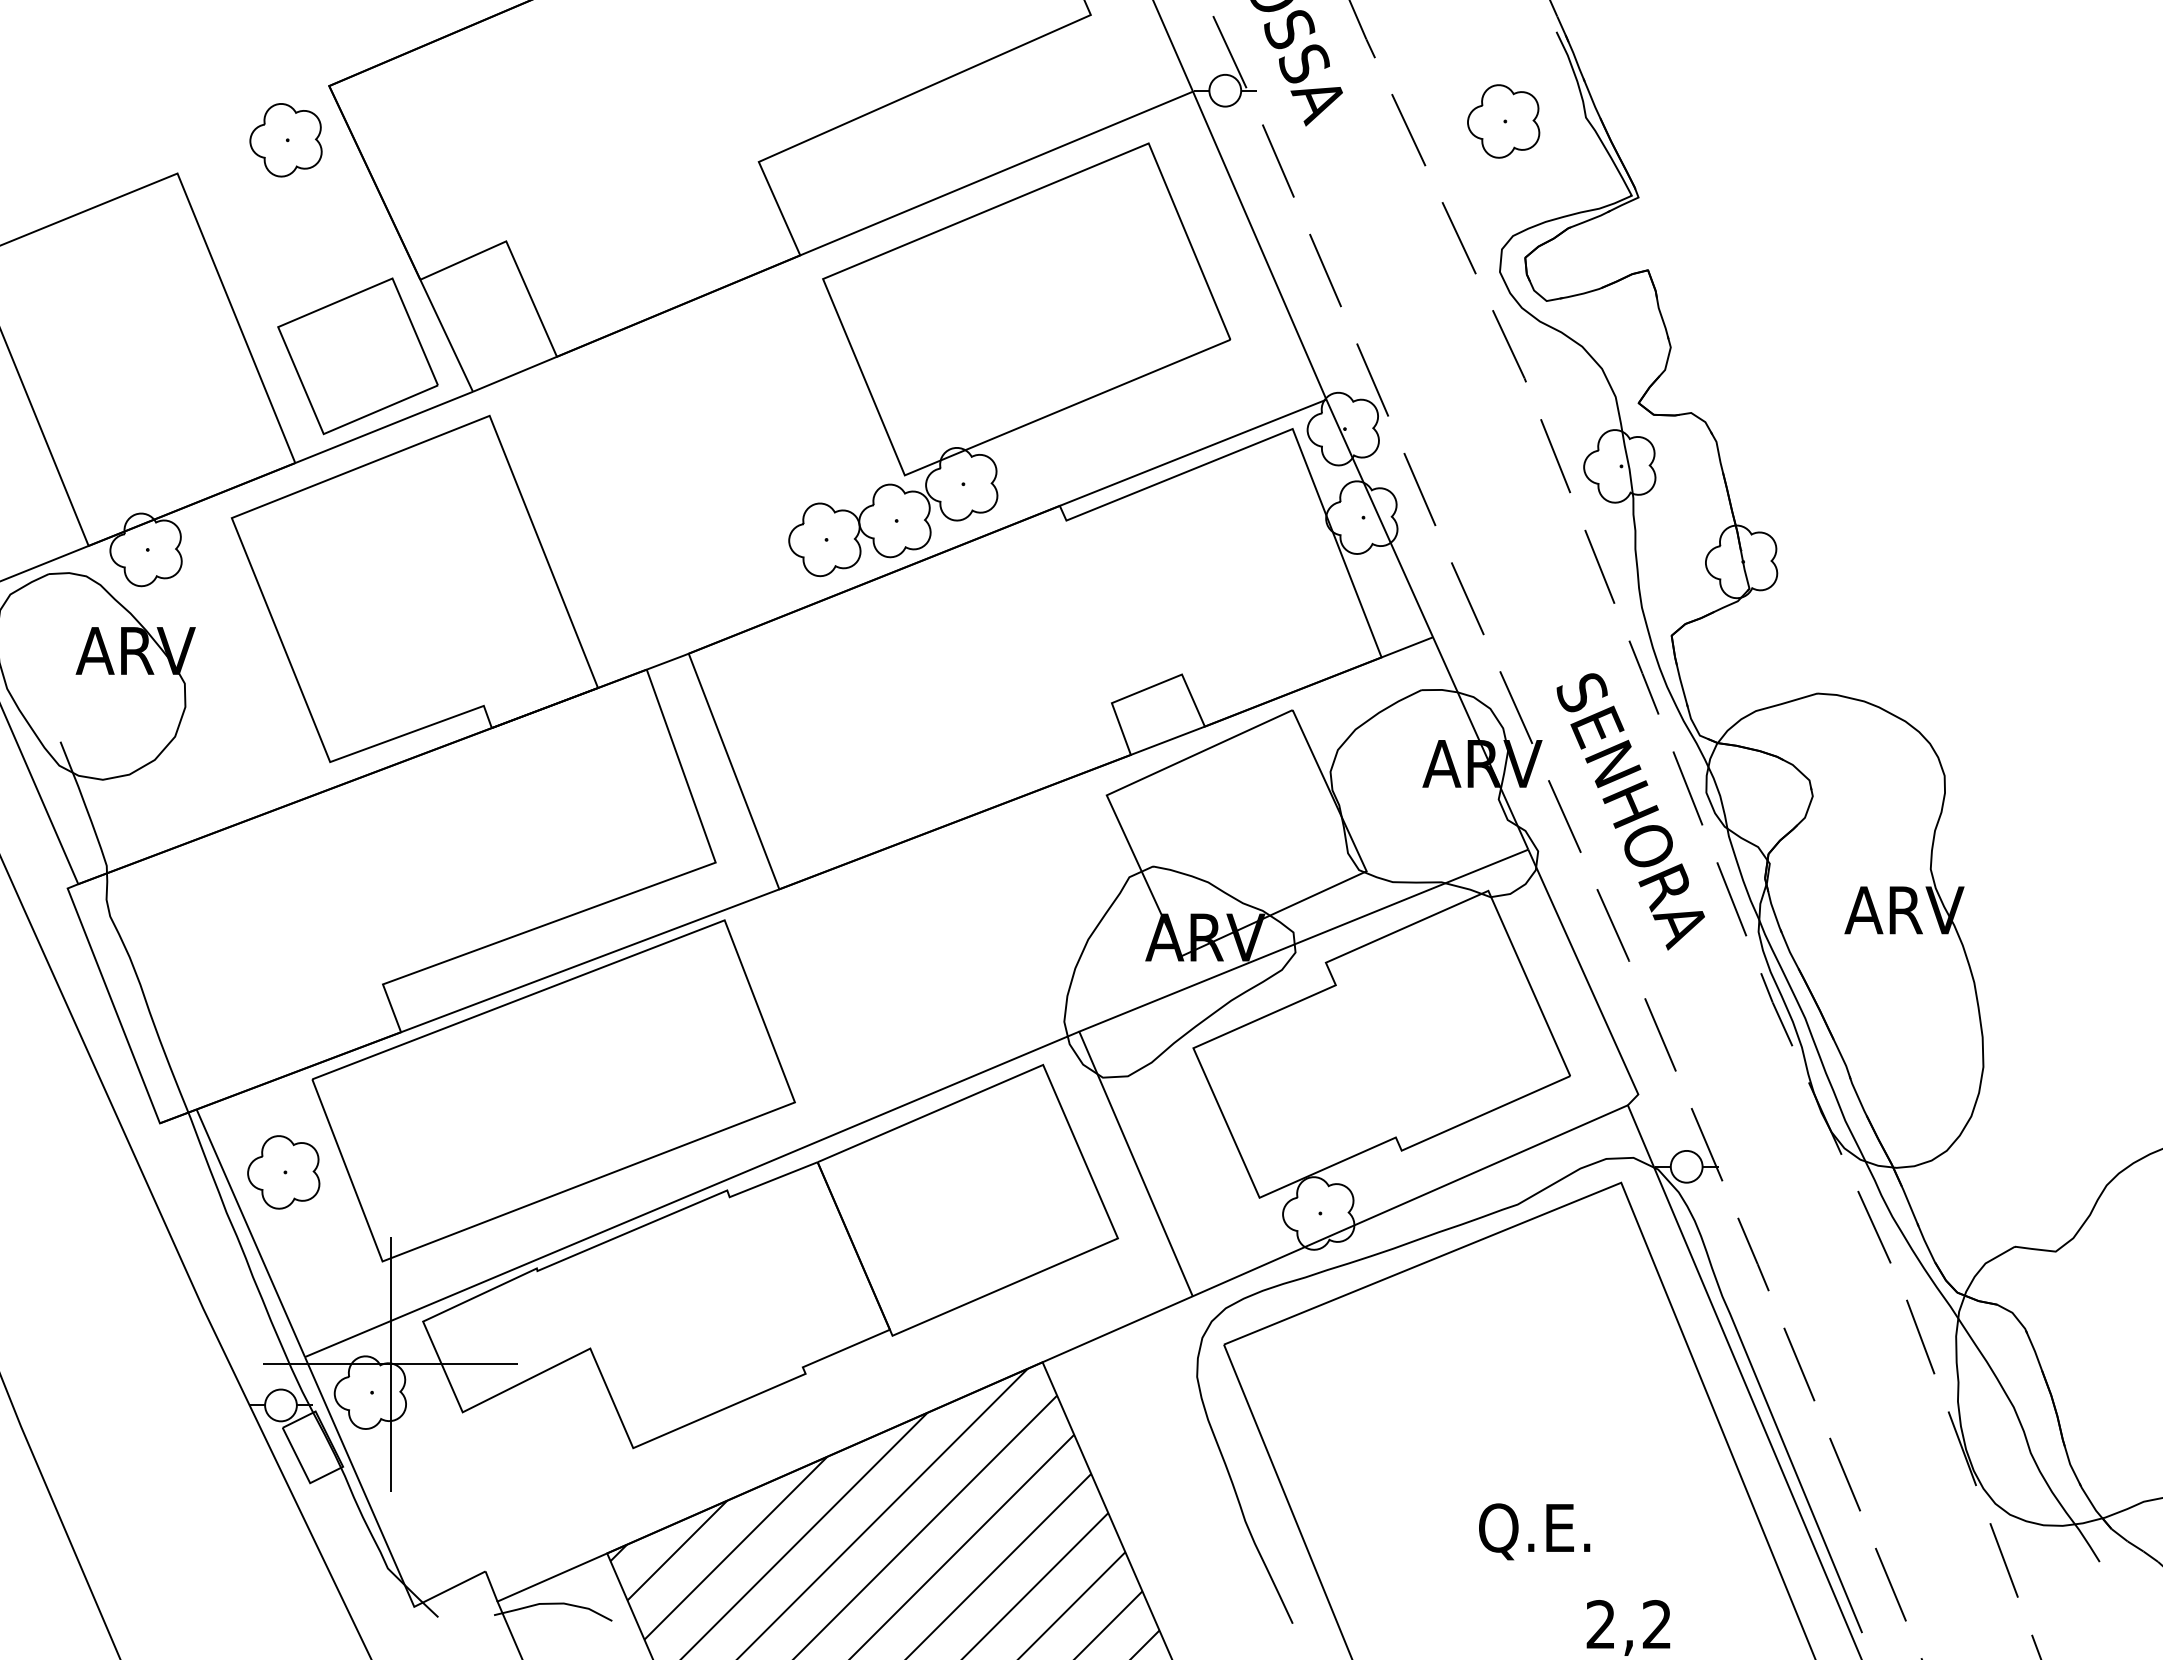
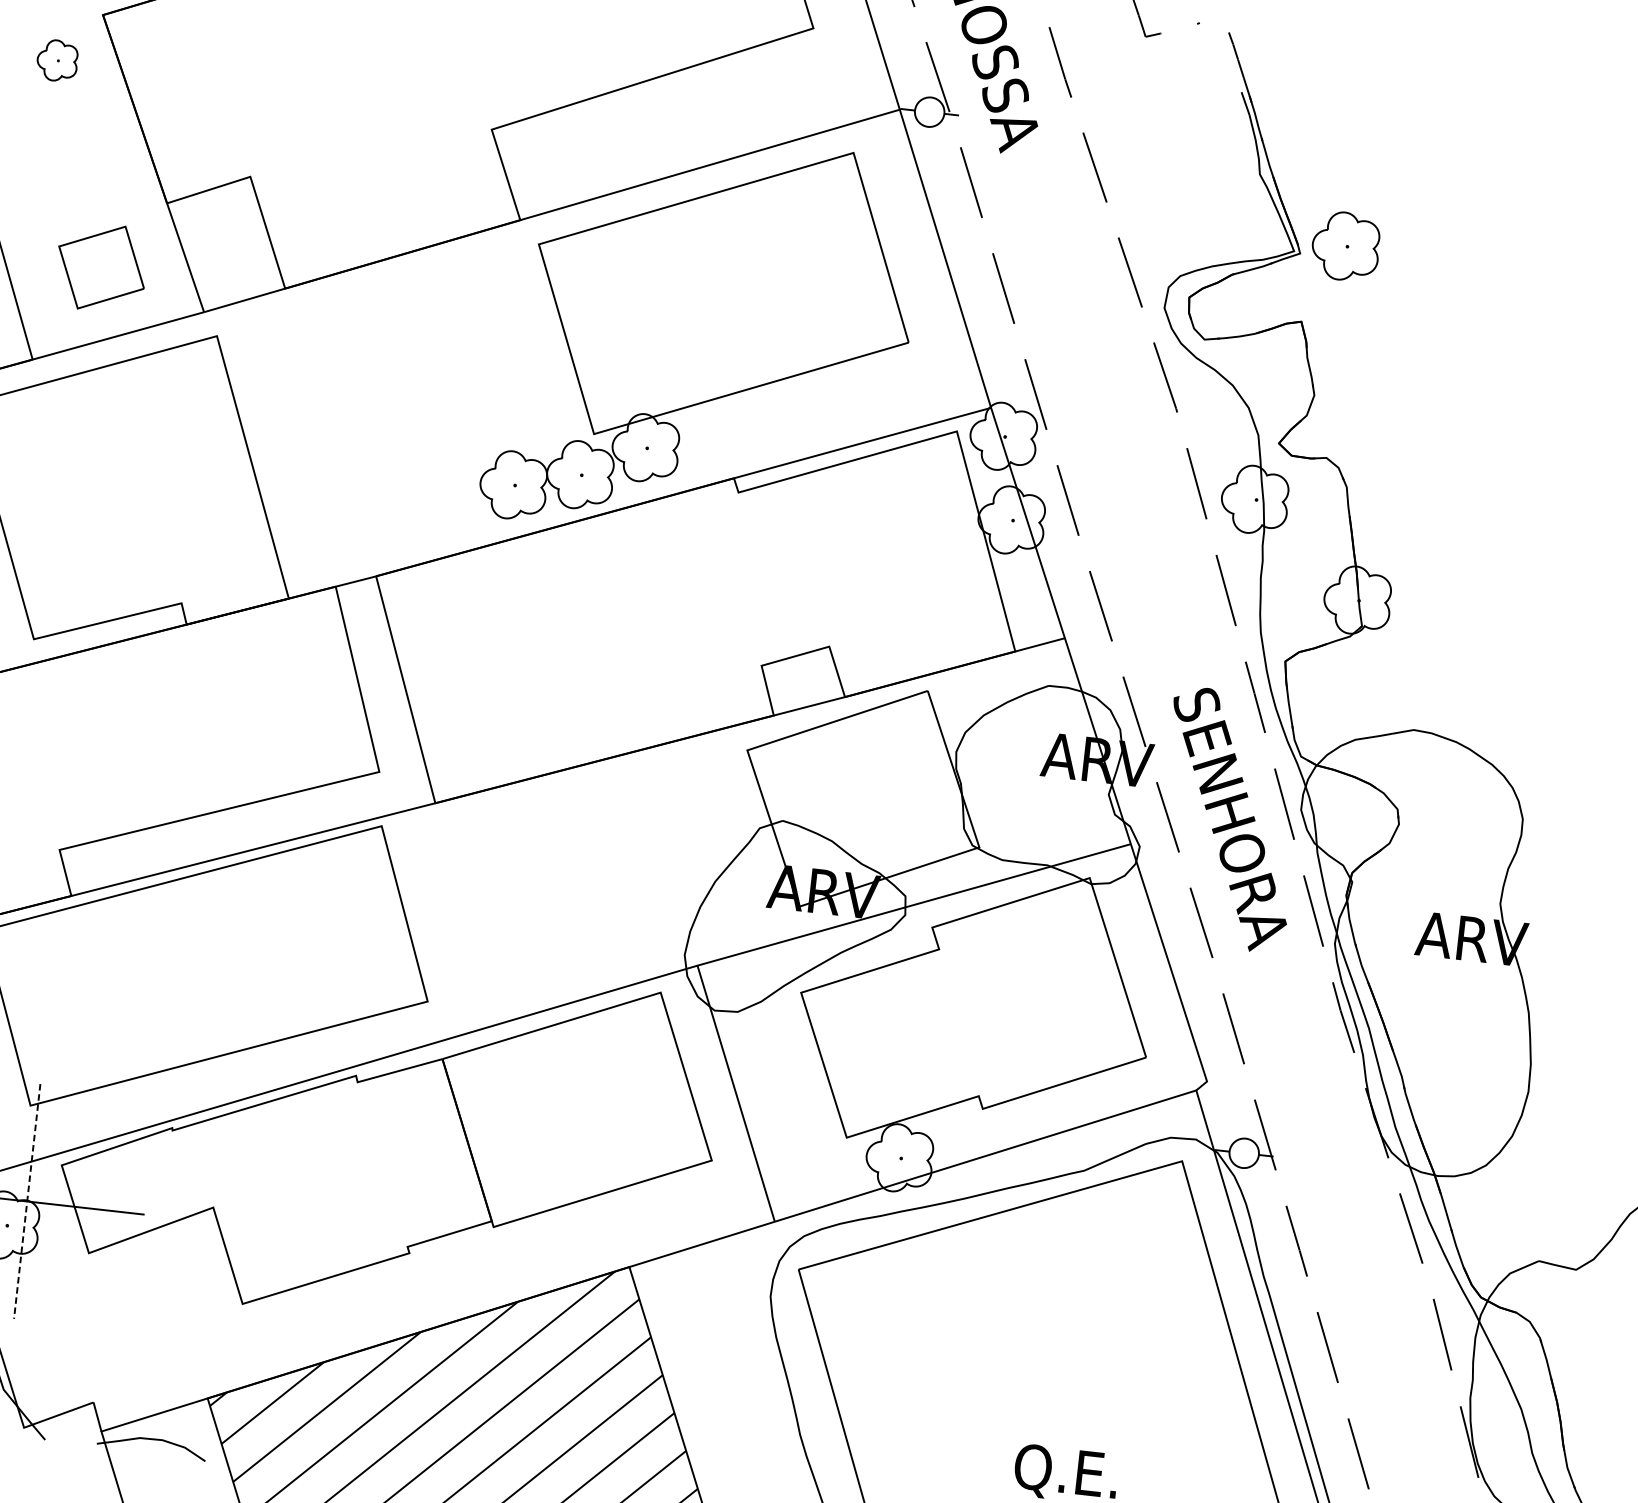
part: (1503, 121) -> (1345, 246), moved
part: (285, 140) -> (57, 60), size x0.6
part: (357, 356) -> (101, 267), size x0.6
line: (390, 1364) -> (27, 1201), solid -> dashed

